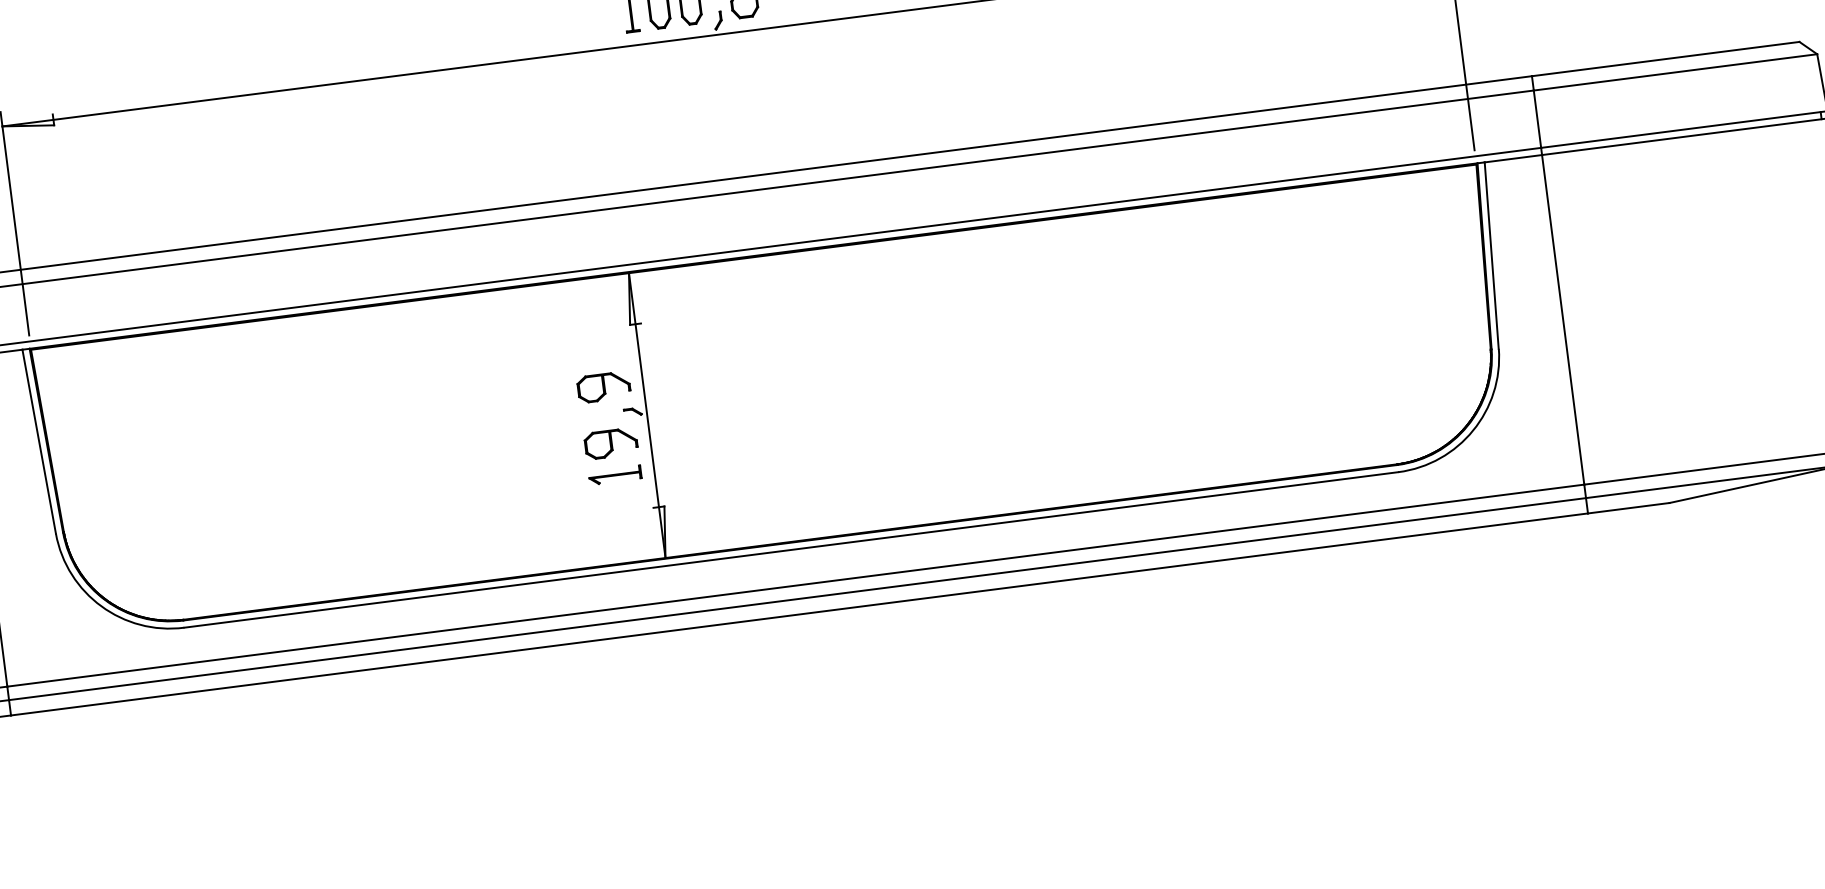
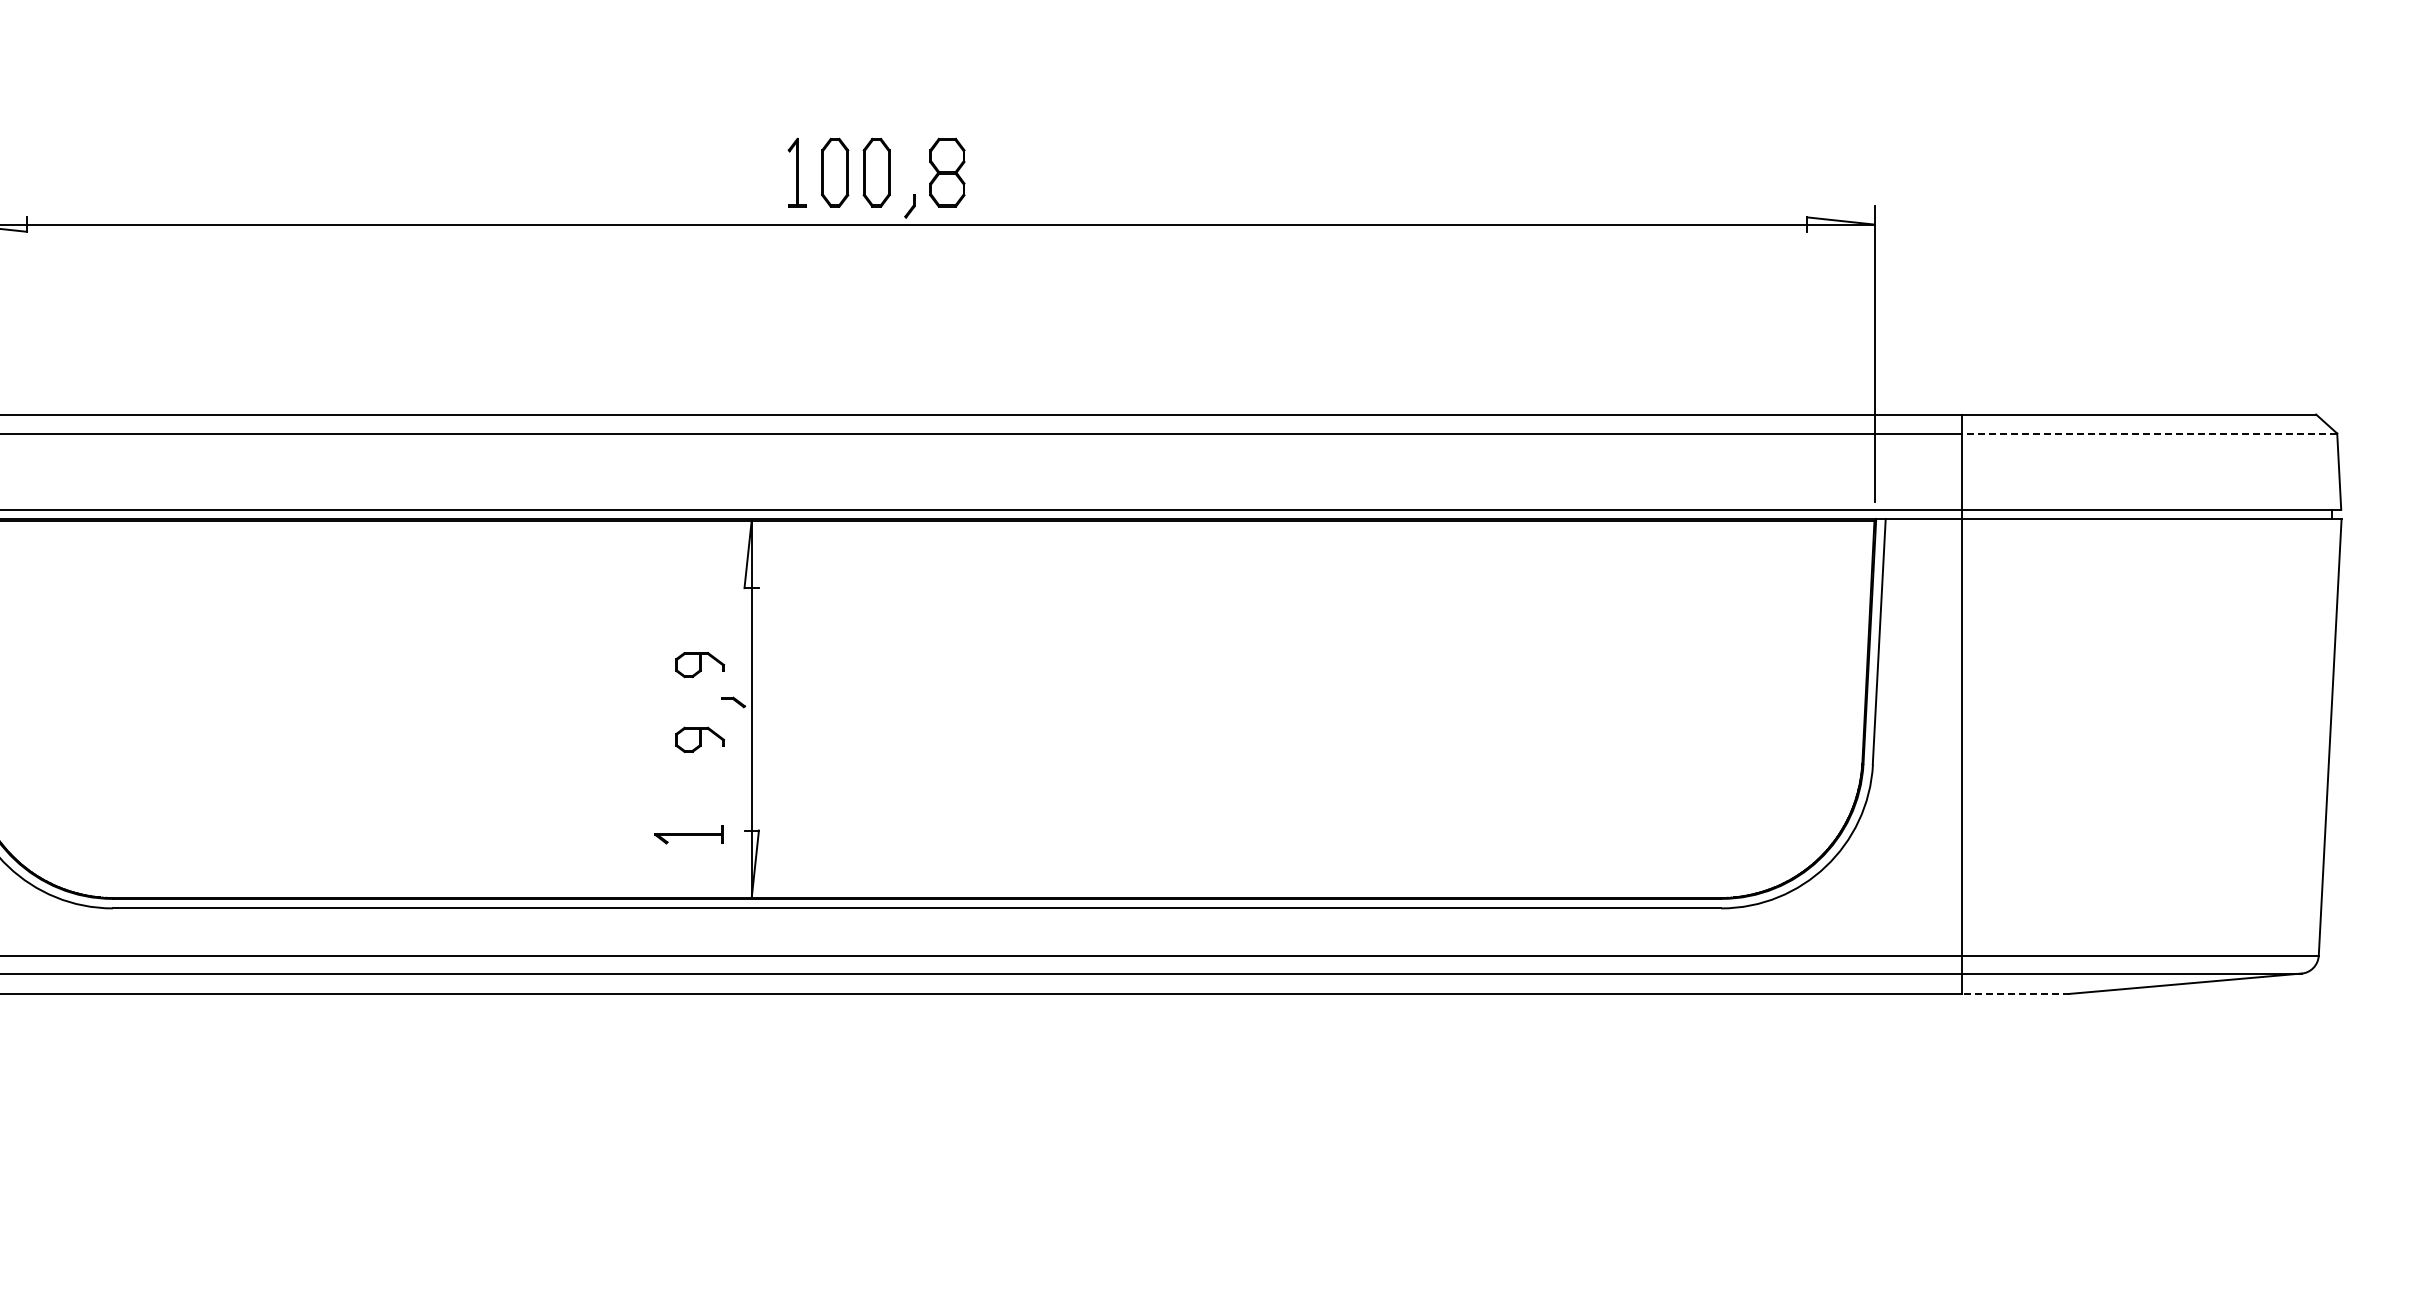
line: (1675, 72) -> (2149, 433), solid -> dashed
part: (604, 386) -> (700, 664), size x0.7
part: (611, 443) -> (700, 739), size x0.7
part: (614, 475) -> (688, 834), moved
line: (1628, 507) -> (2015, 993), solid -> dashed

